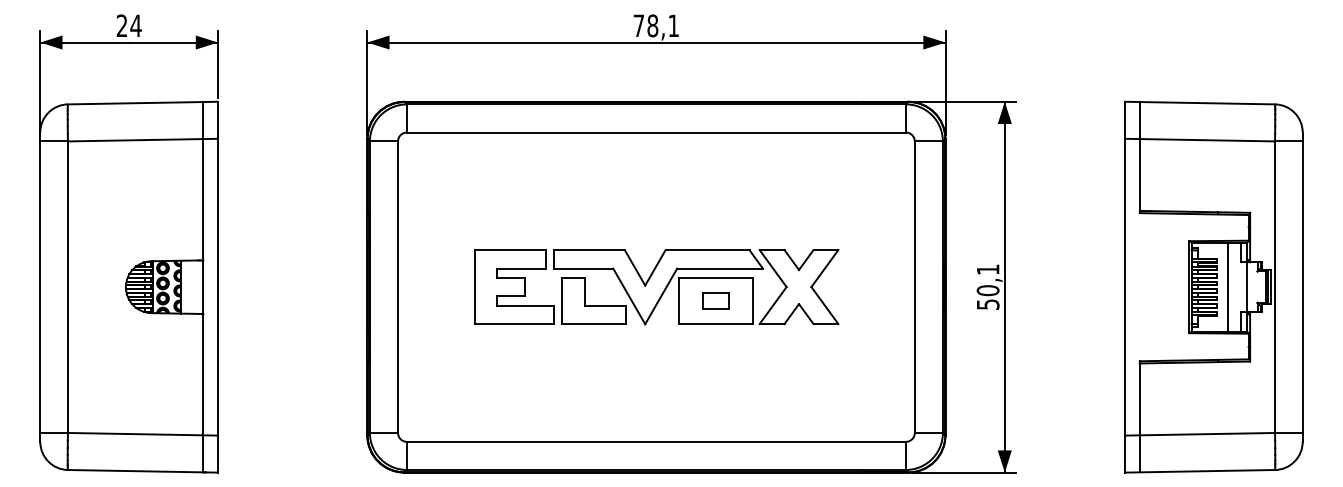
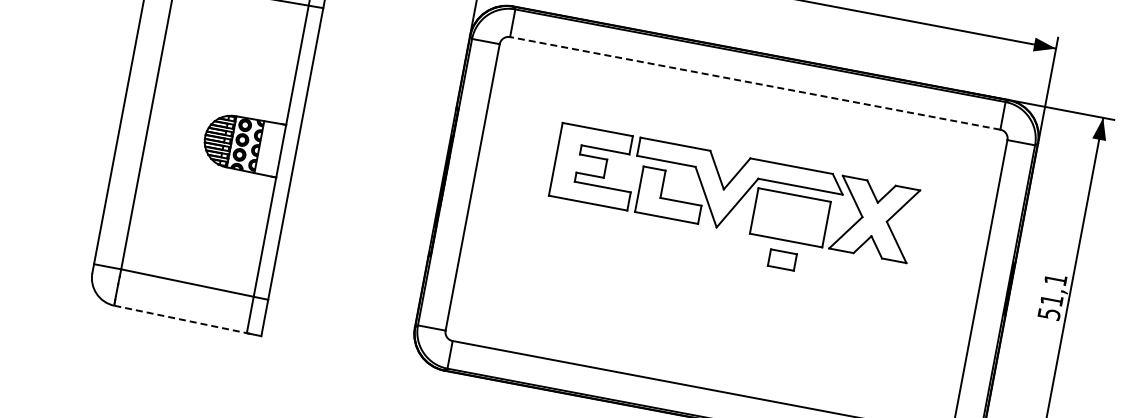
line: (655, 132) -> (754, 83), solid -> dashed
part: (656, 287) -> (734, 193), moved
text: (987, 290) -> (1051, 300), 50,1 -> 51,1
line: (135, 471) -> (180, 319), solid -> dashed

